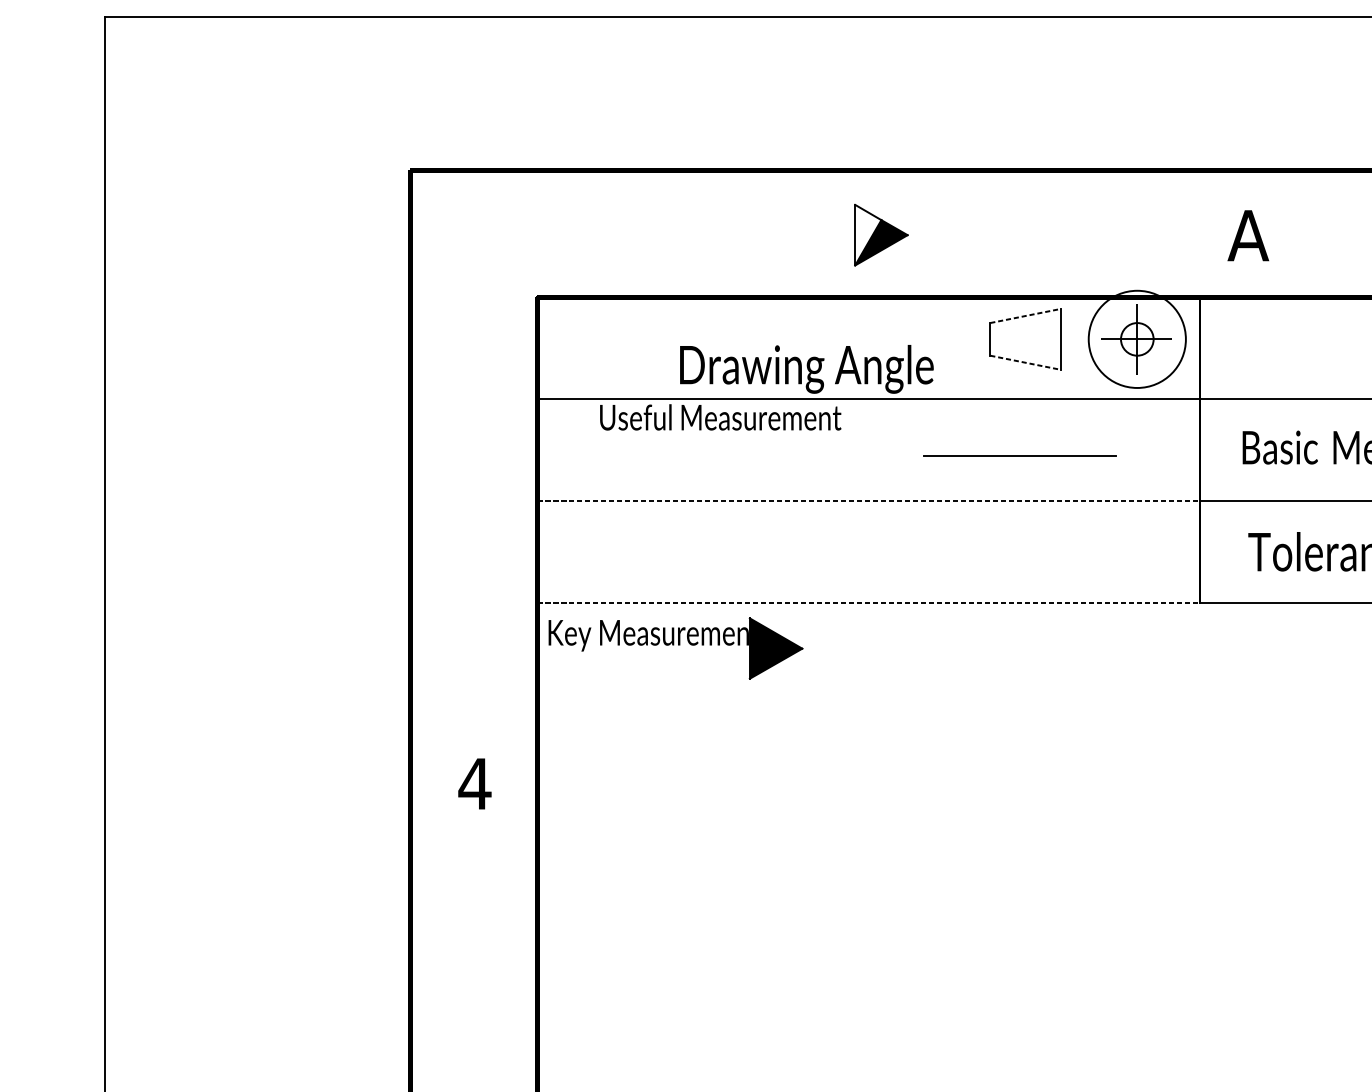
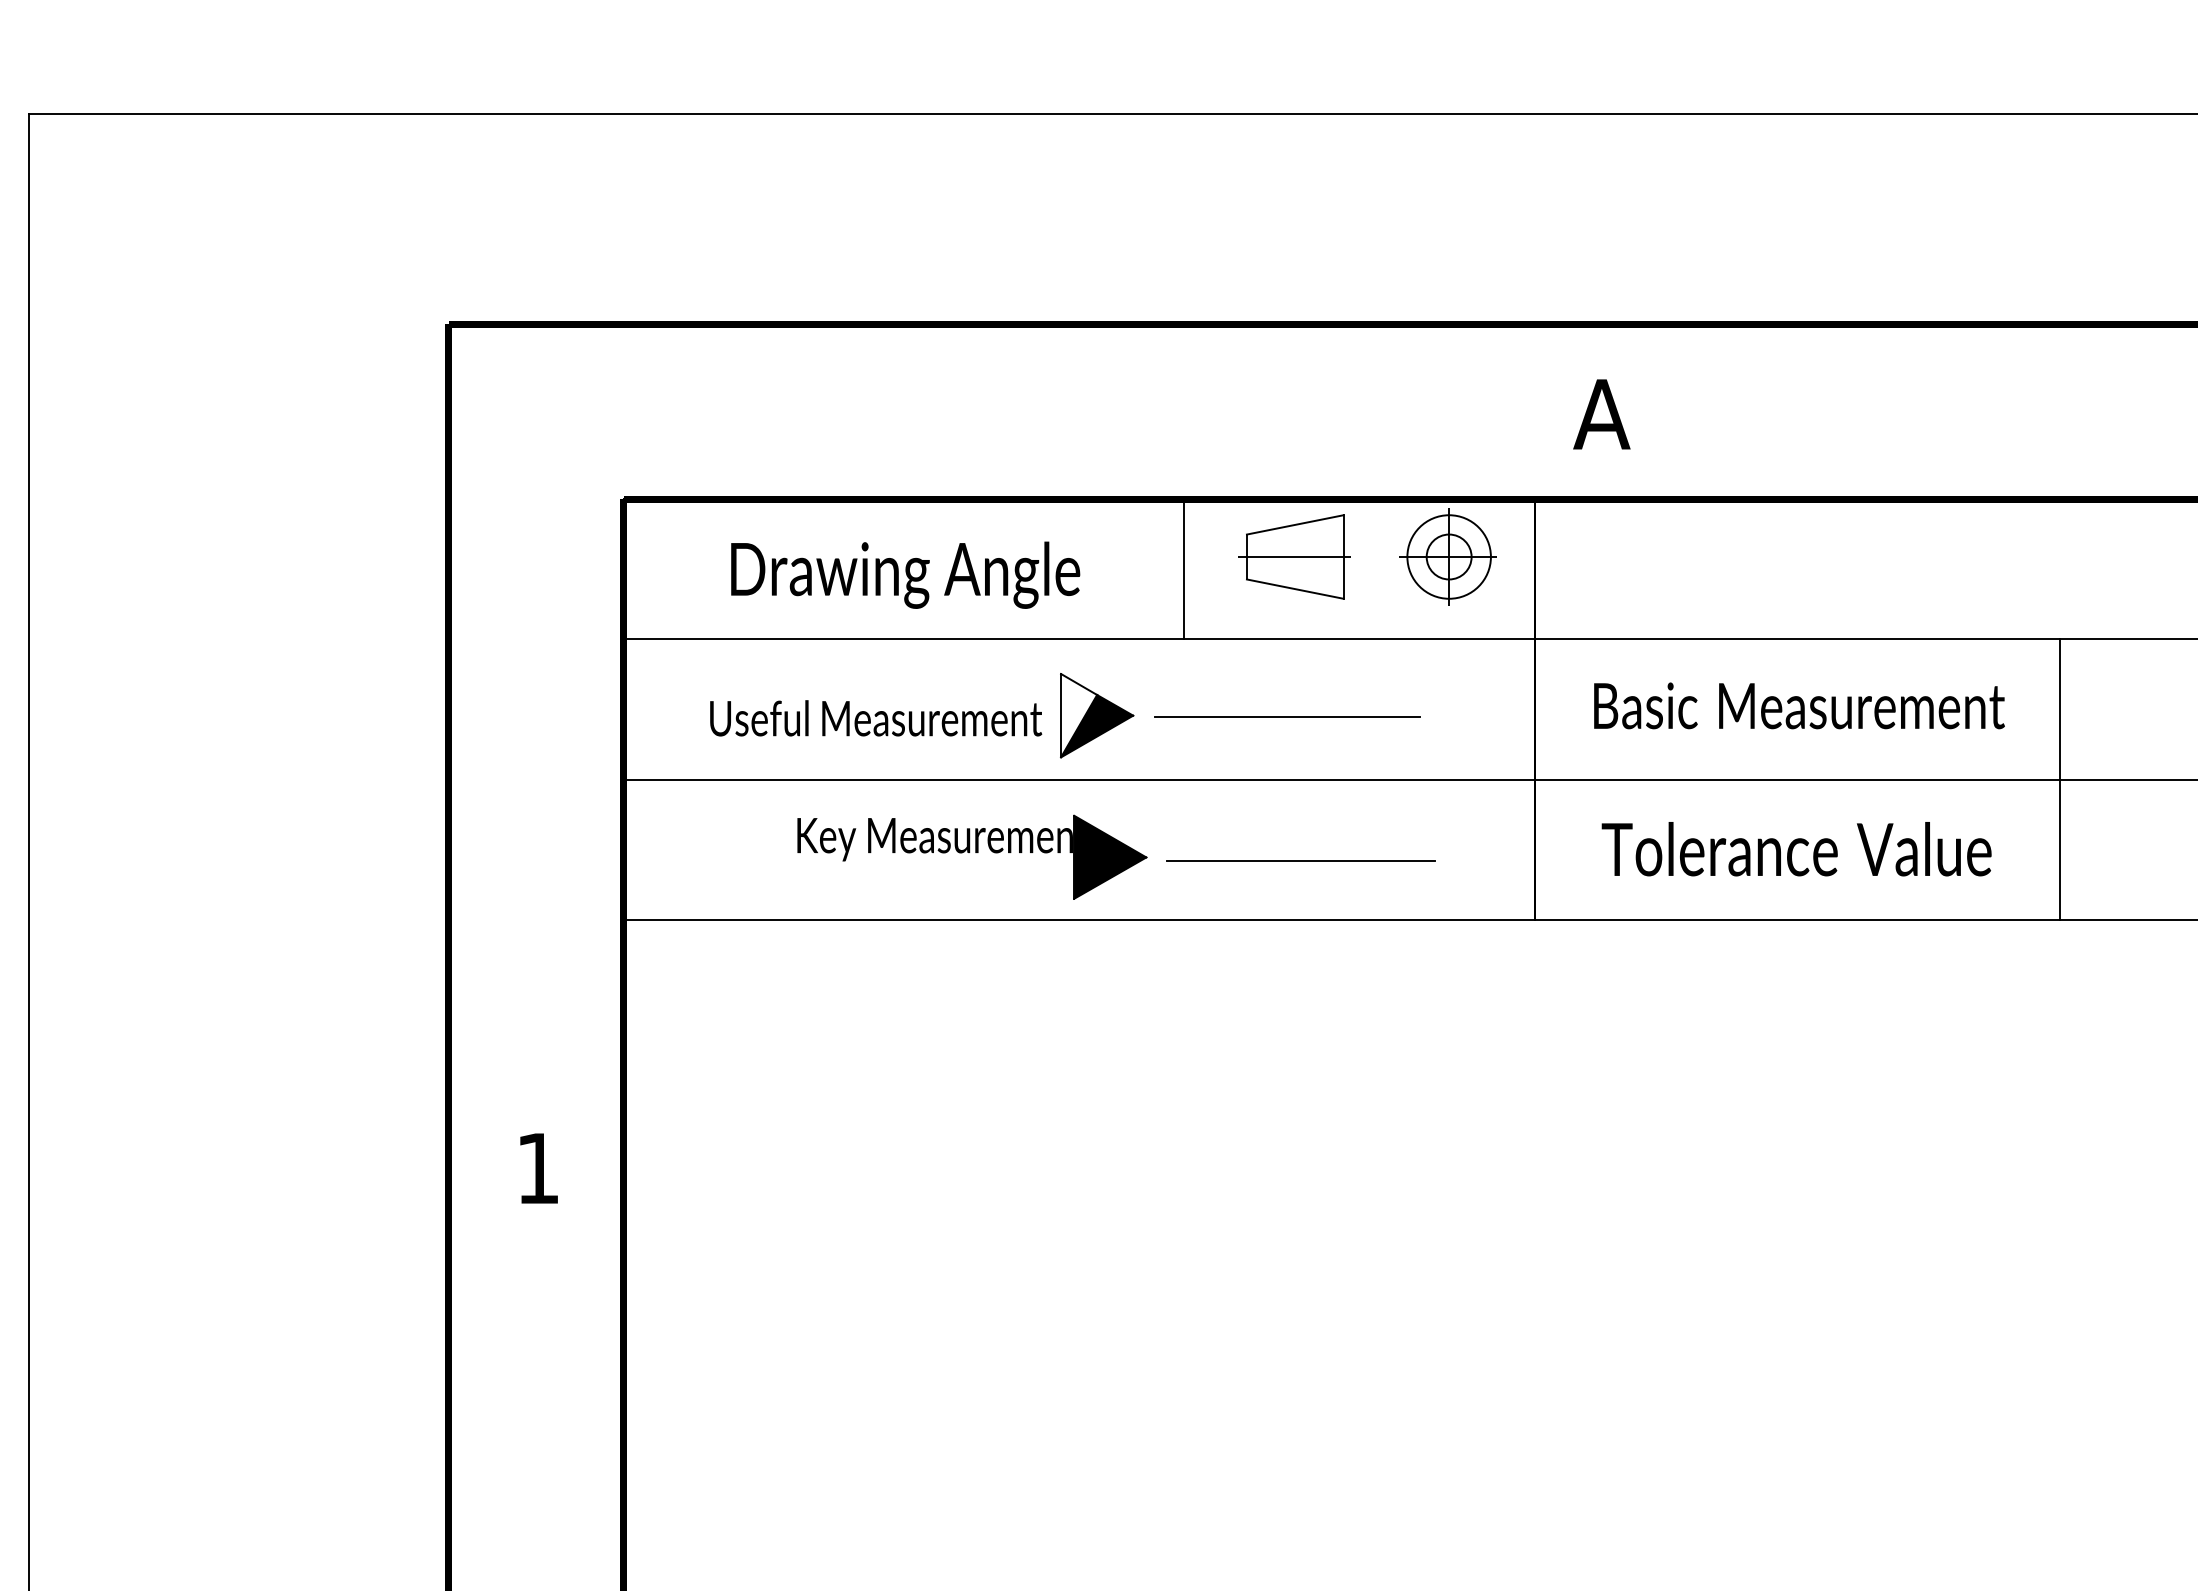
part: (881, 235) -> (1097, 715), moved
line: (1025, 315) -> (1295, 524), dashed -> solid
line: (1024, 339) -> (1294, 557), added
circle: (1136, 339) -> (1448, 556), size x0.62
line: (944, 348) -> (1184, 569), added
line: (1025, 363) -> (1295, 589), dashed -> solid
text: (806, 368) -> (905, 574), moved
text: (720, 417) -> (876, 718), moved
line: (868, 501) -> (1079, 779), dashed -> solid
line: (1029, 560) -> (1300, 861), added
line: (868, 602) -> (1079, 919), dashed -> solid
part: (675, 647) -> (972, 856), moved
text: (474, 783) -> (537, 1168), 4 -> 1

